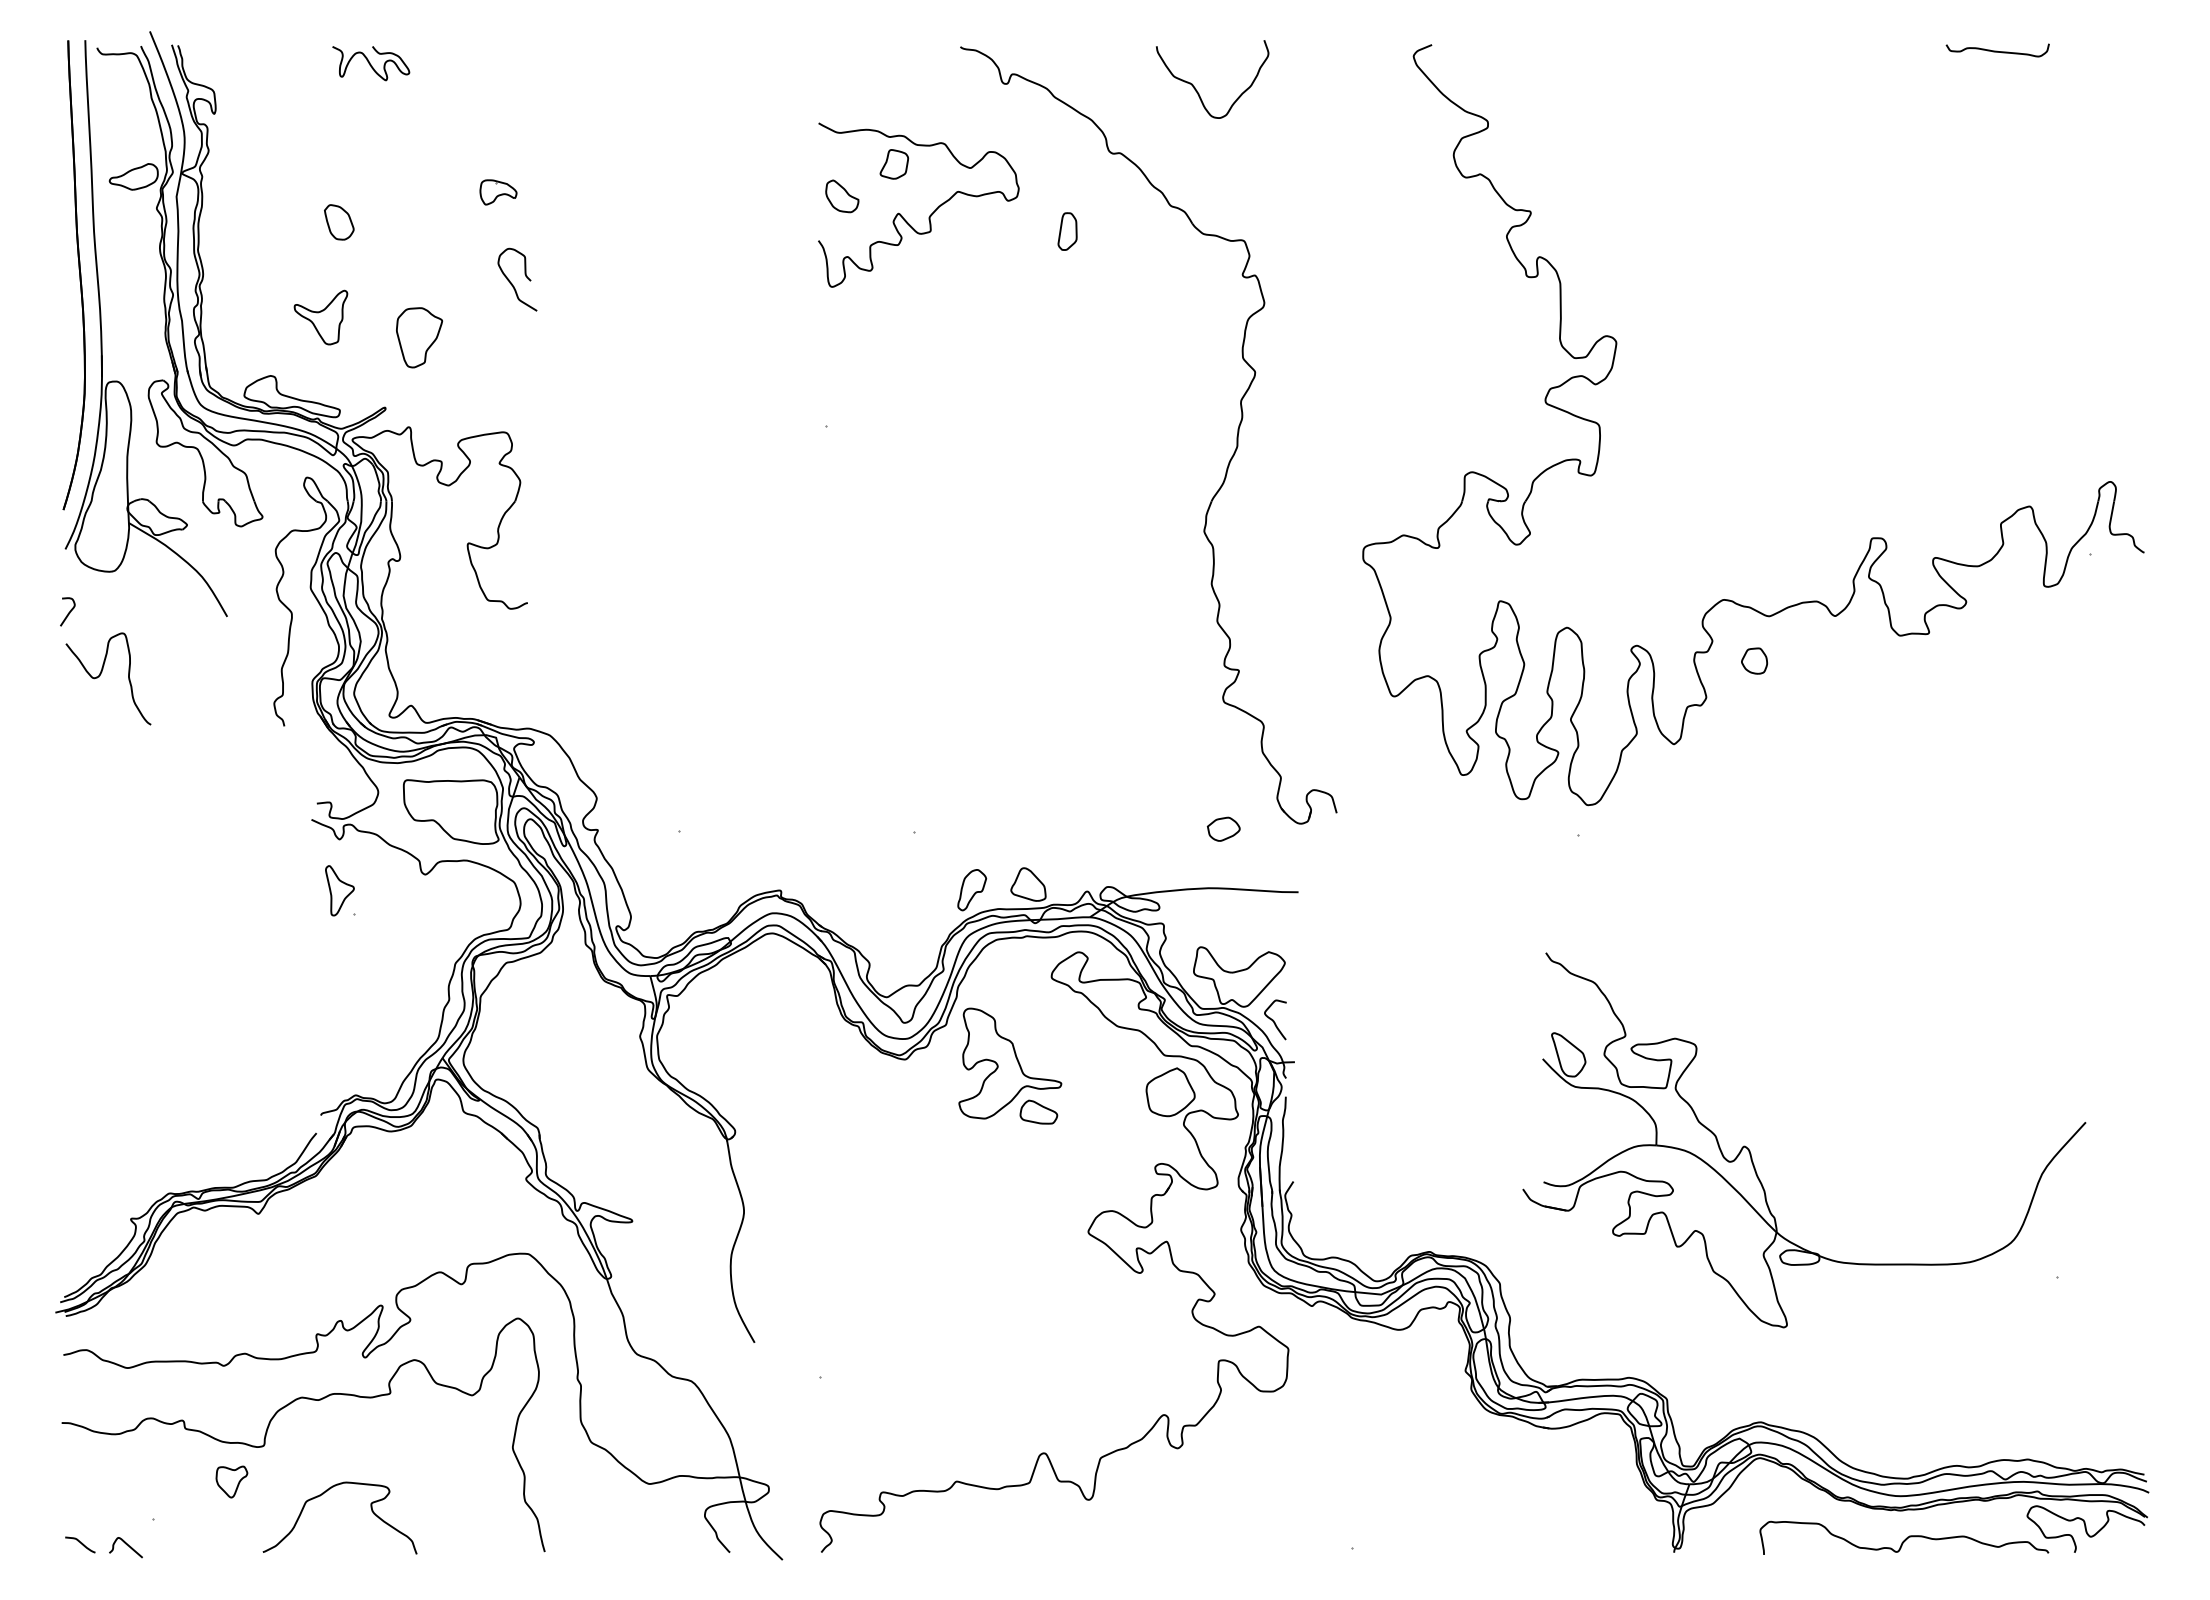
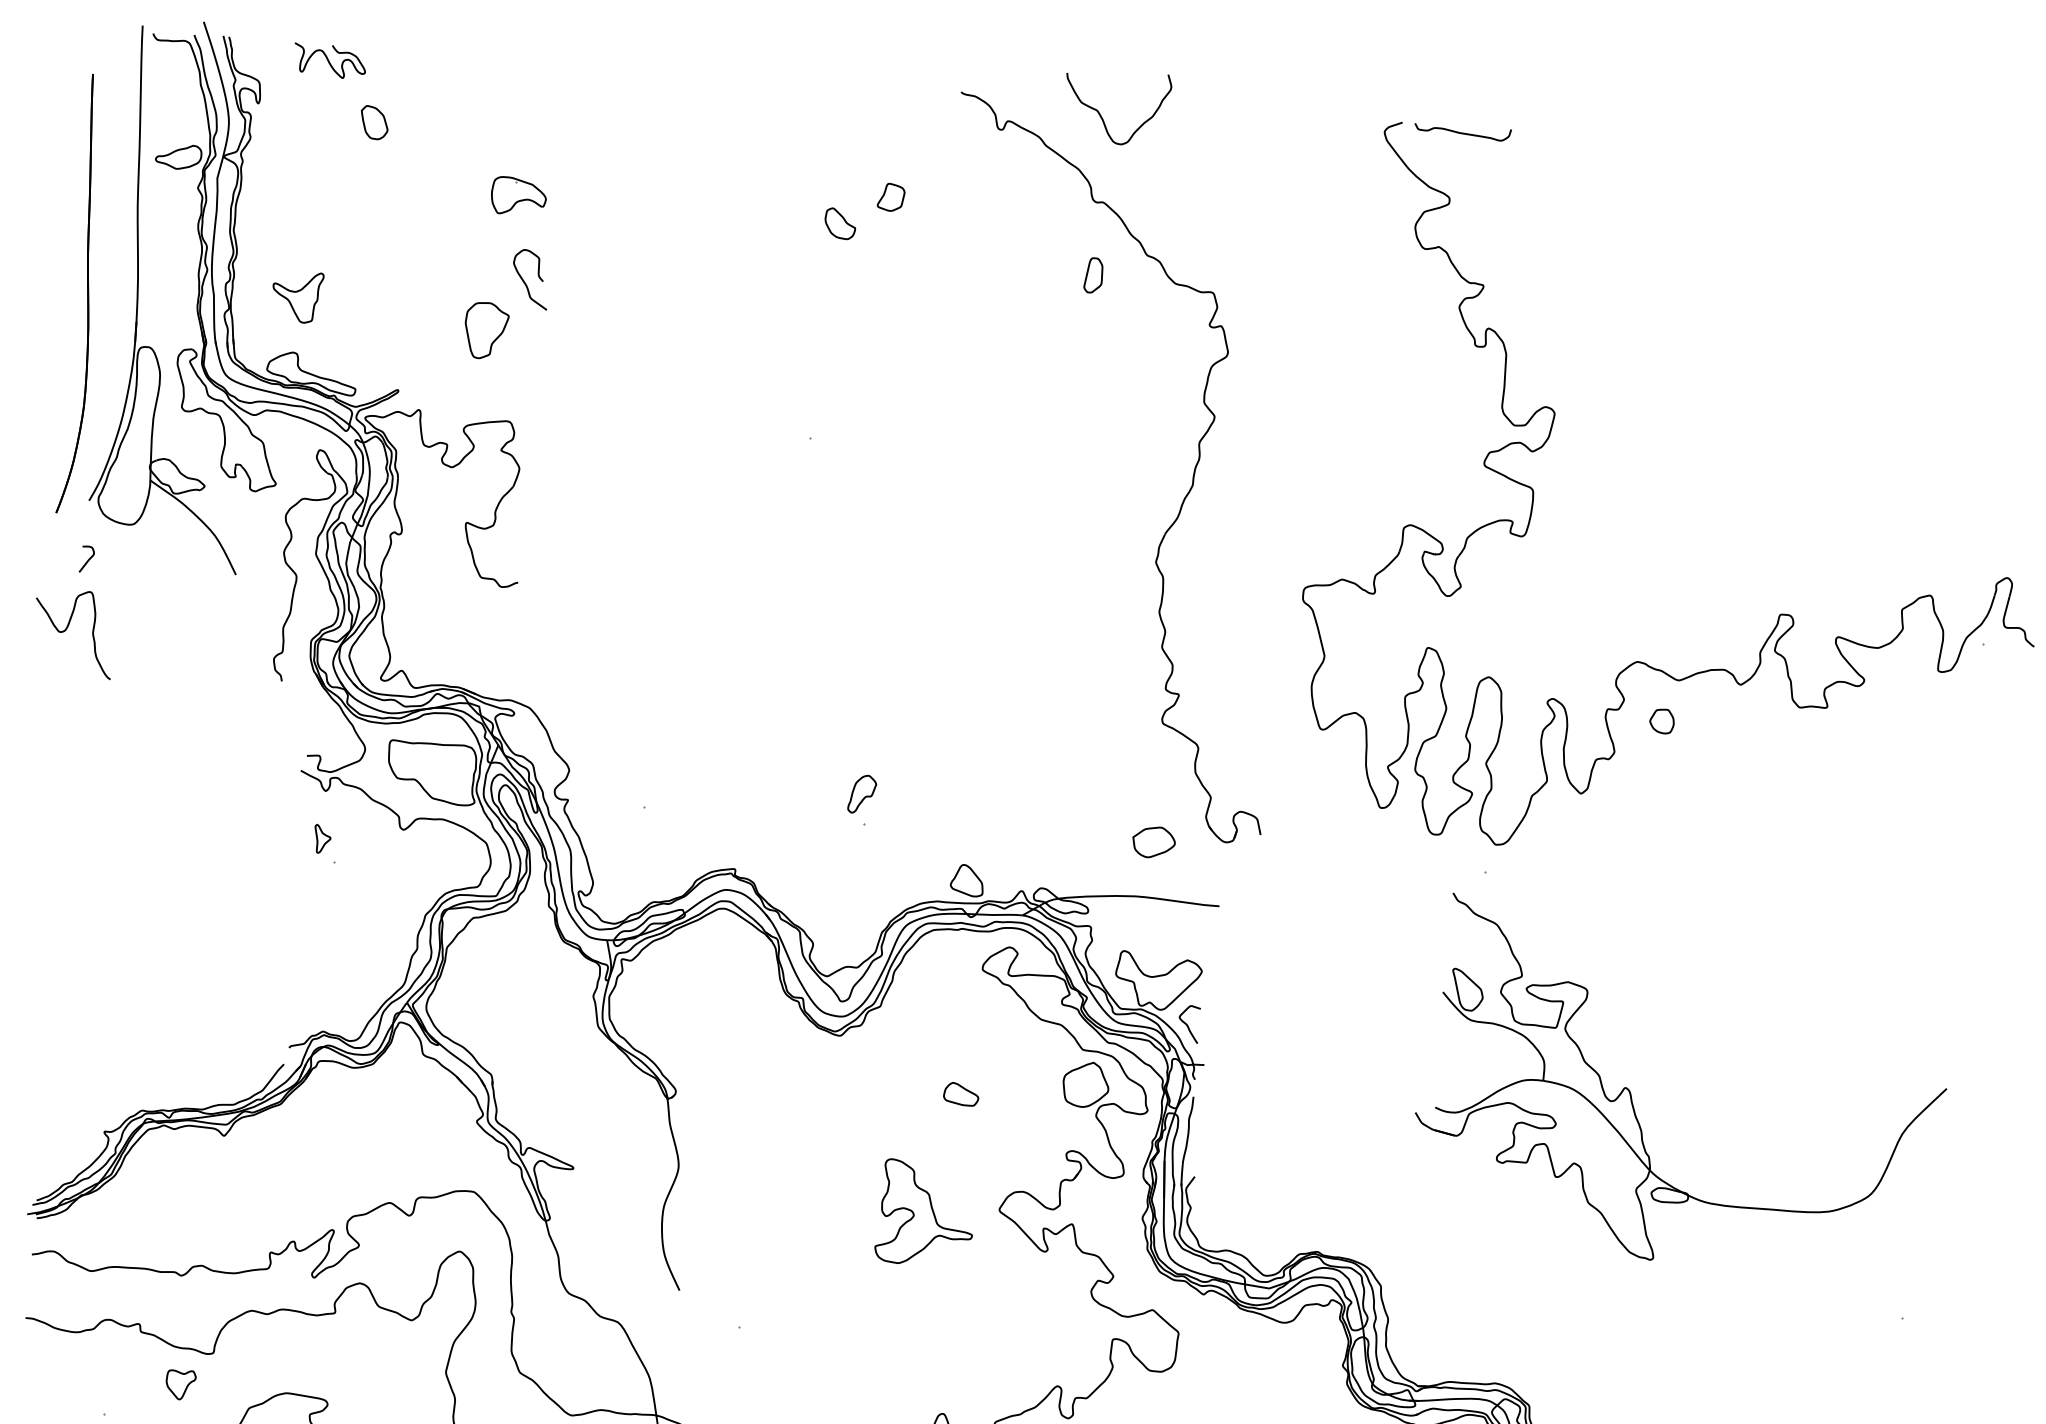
curve: (1997, 50) -> (1462, 132), moved
curve: (370, 63) -> (329, 61), moved
curve: (1197, 90) -> (1102, 117), moved
part: (498, 192) -> (518, 196), size x1.6
curve: (929, 215) -> (920, 247), removed
part: (339, 222) -> (374, 122), moved
part: (1067, 231) -> (1093, 275), moved
part: (73, 275) -> (81, 294), moved
part: (320, 317) -> (297, 296), moved
part: (419, 337) -> (486, 330), moved
curve: (101, 674) -> (67, 629), moved
part: (1223, 828) -> (1153, 841), size x1.4
part: (339, 890) -> (322, 838), size x0.6
part: (972, 890) -> (862, 794), moved
part: (1010, 1063) -> (925, 1213), moved
part: (1751, 1153) -> (1631, 1094), moved

